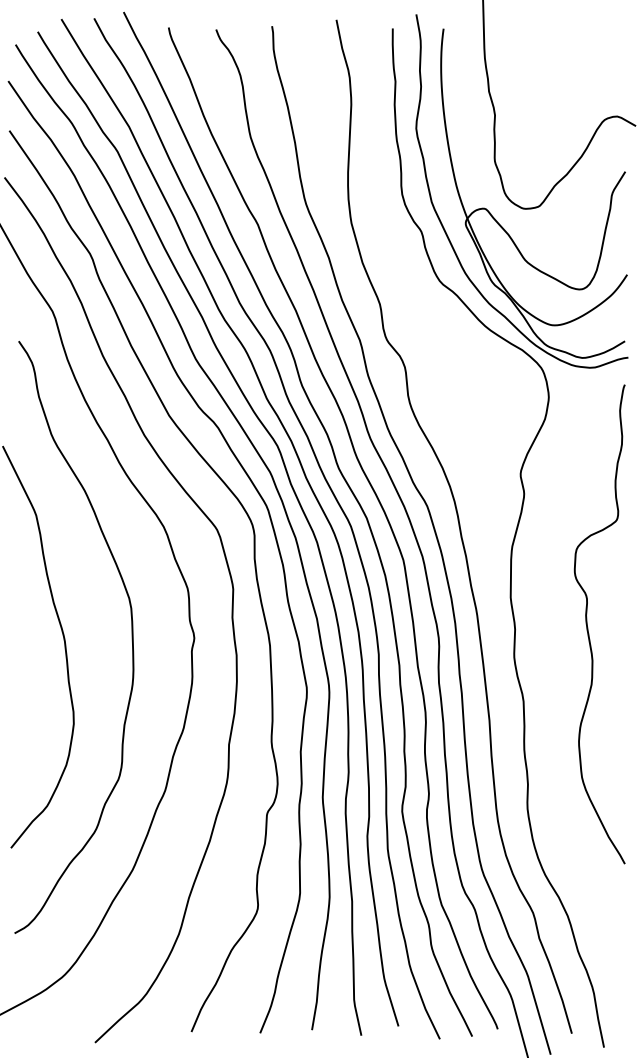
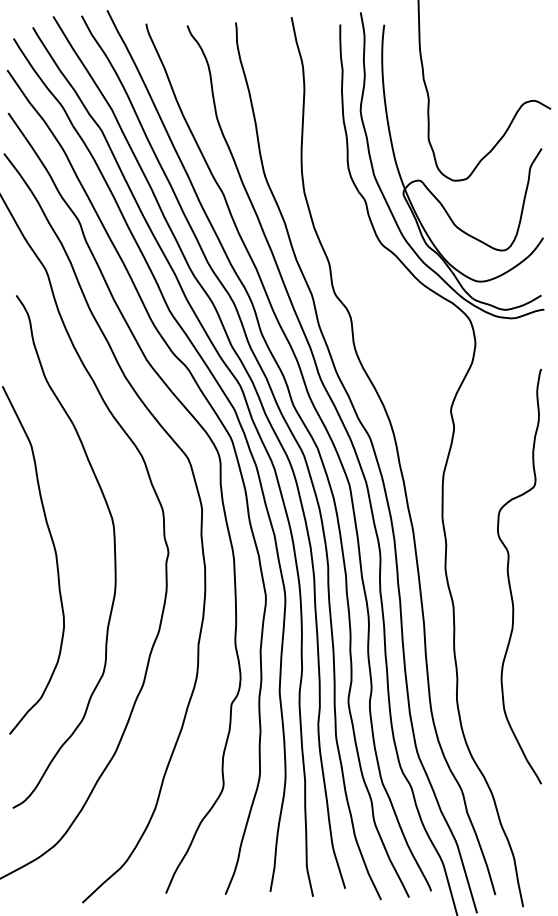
curve: (588, 624) -> (509, 576), moved

